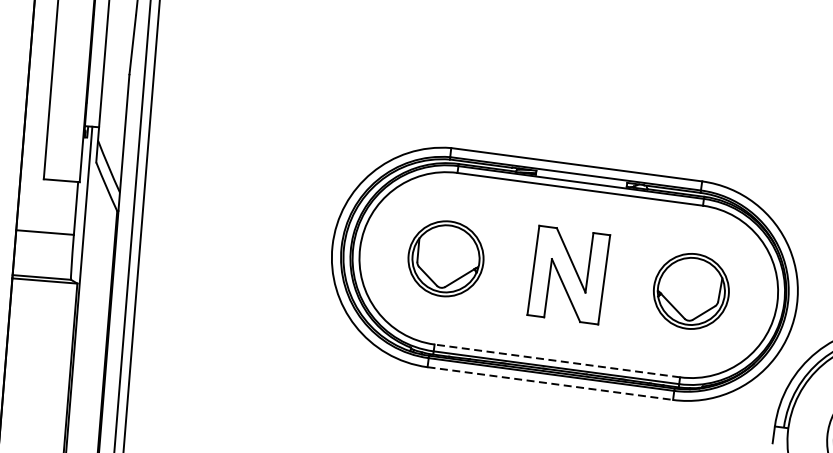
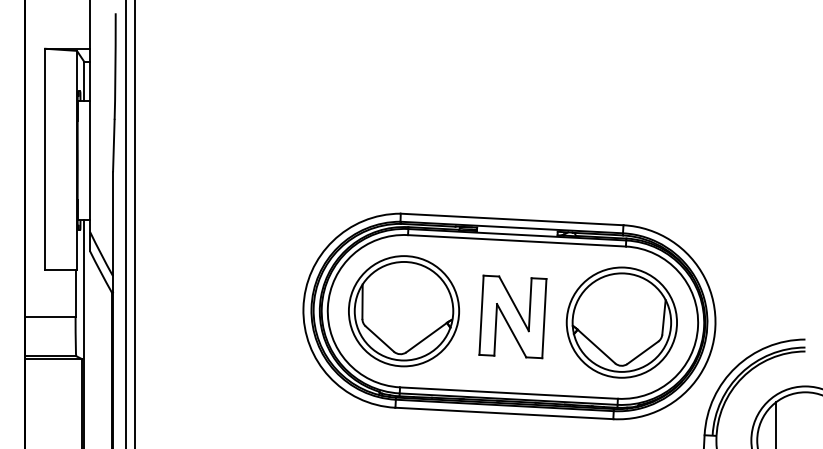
part: (445, 258) -> (403, 311), size x1.67
part: (691, 291) -> (621, 322), size x1.67
line: (556, 361) -> (508, 393), dashed -> solid
line: (550, 383) -> (504, 413), dashed -> solid

